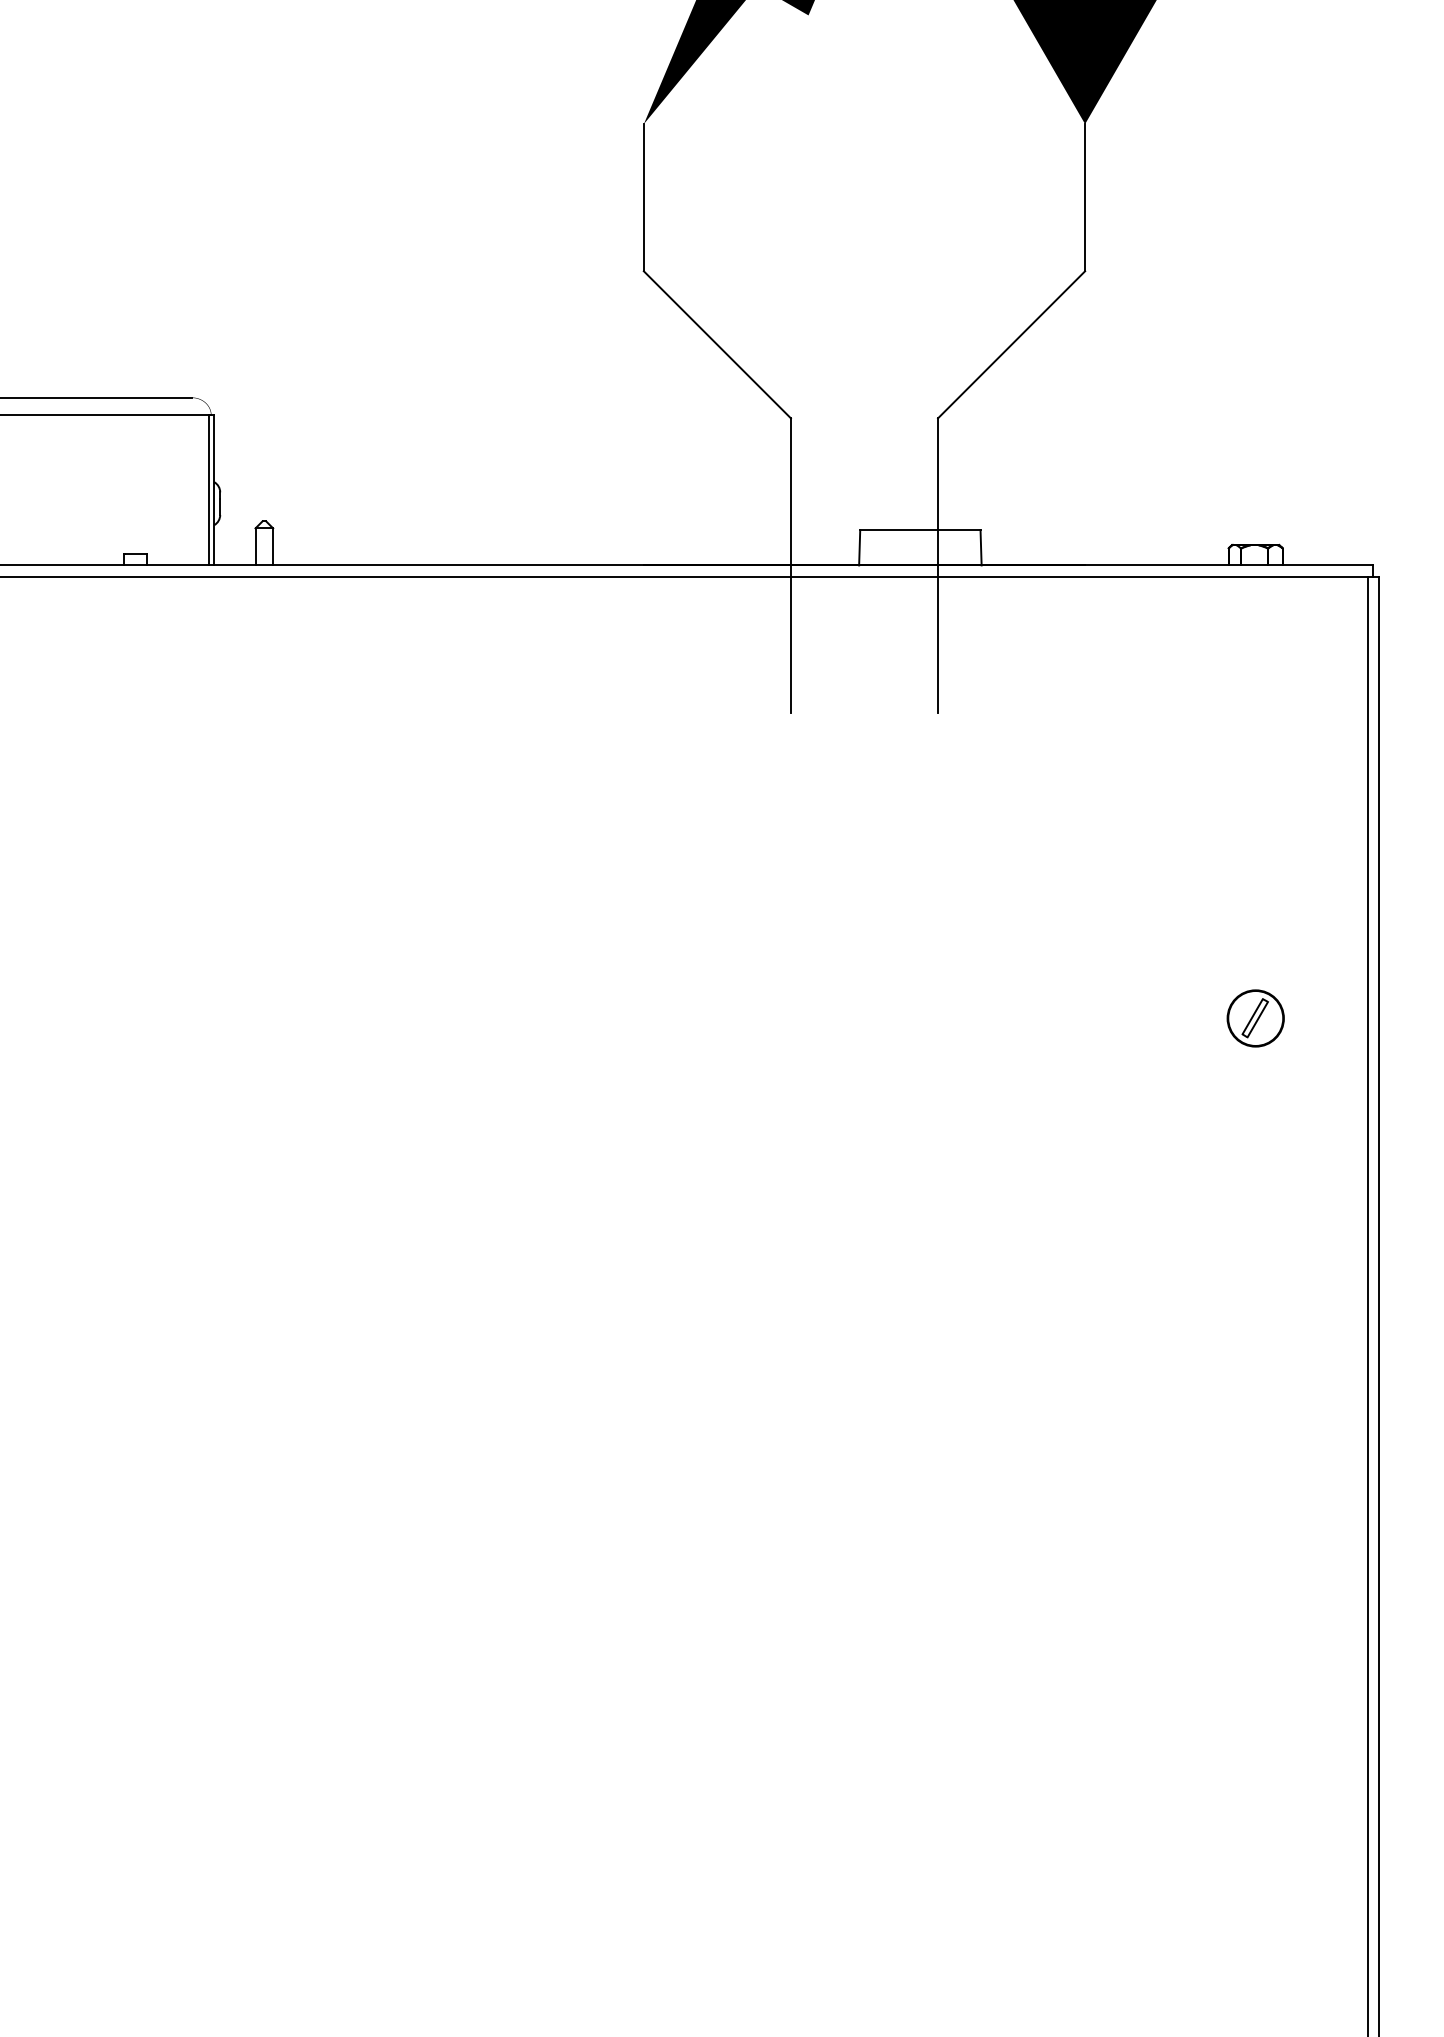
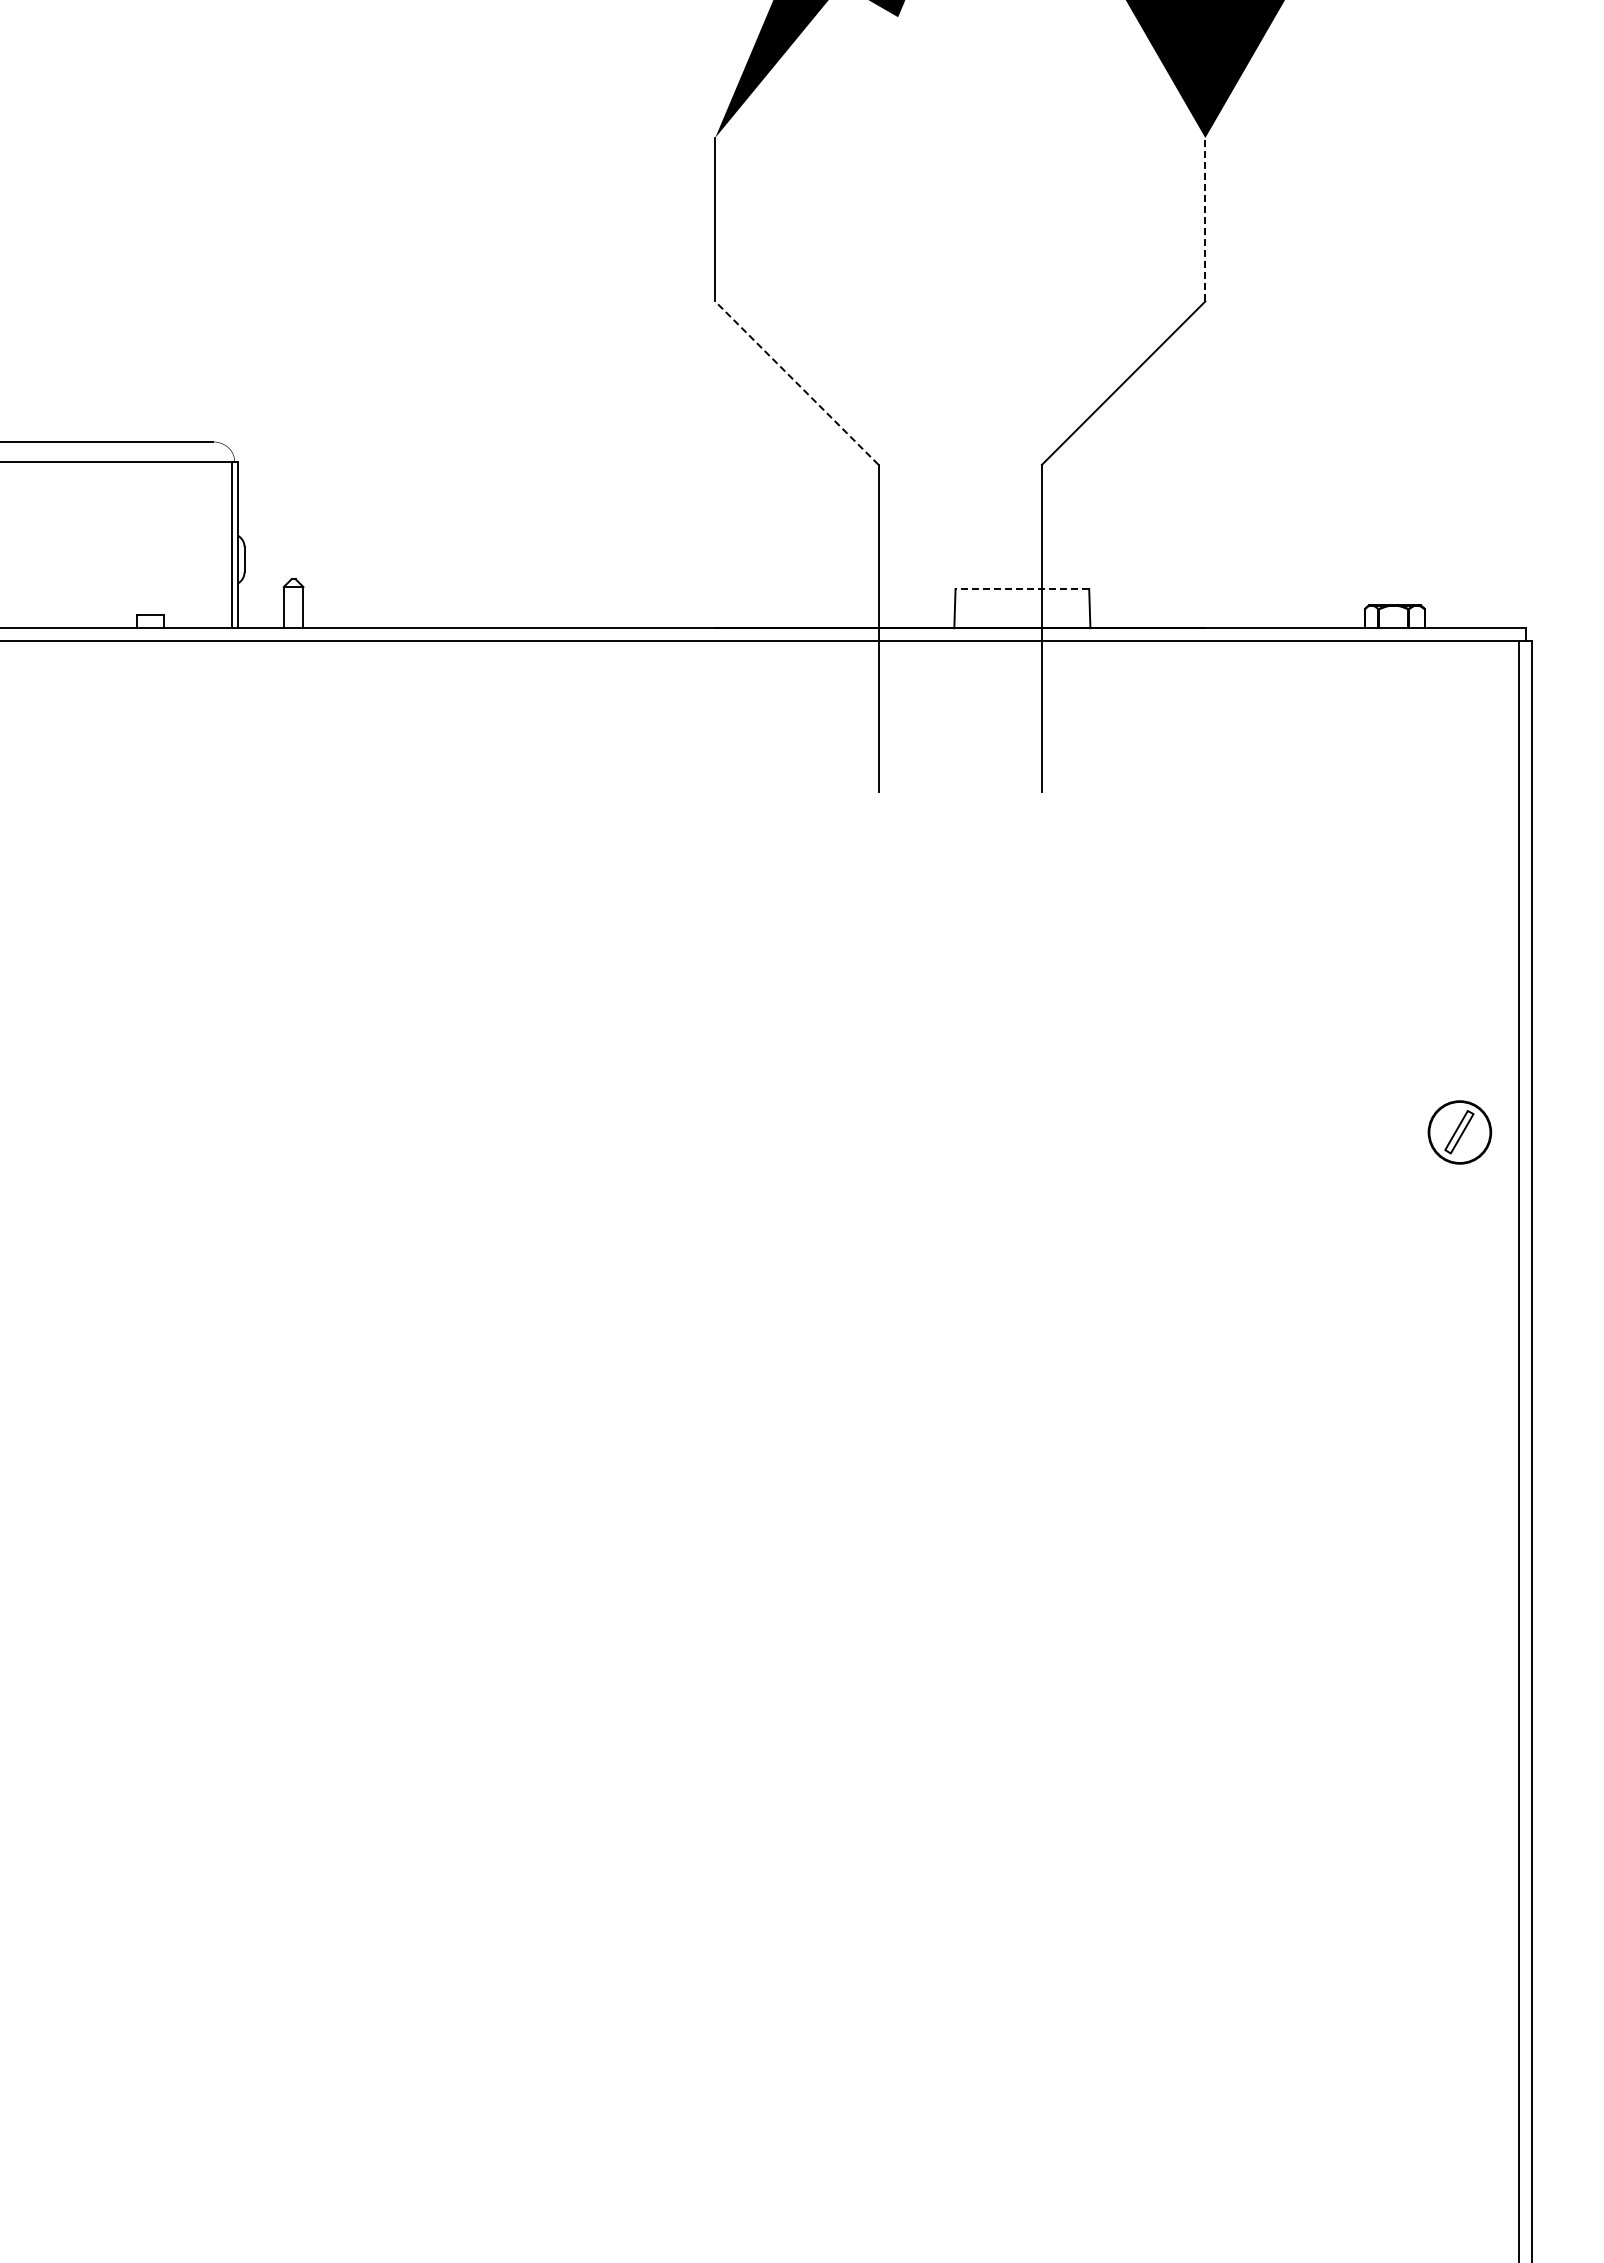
line: (1085, 197) -> (1205, 219), solid -> dashed
line: (717, 345) -> (796, 383), solid -> dashed
line: (920, 530) -> (1022, 589), solid -> dashed
part: (1255, 1018) -> (1459, 1132), moved

